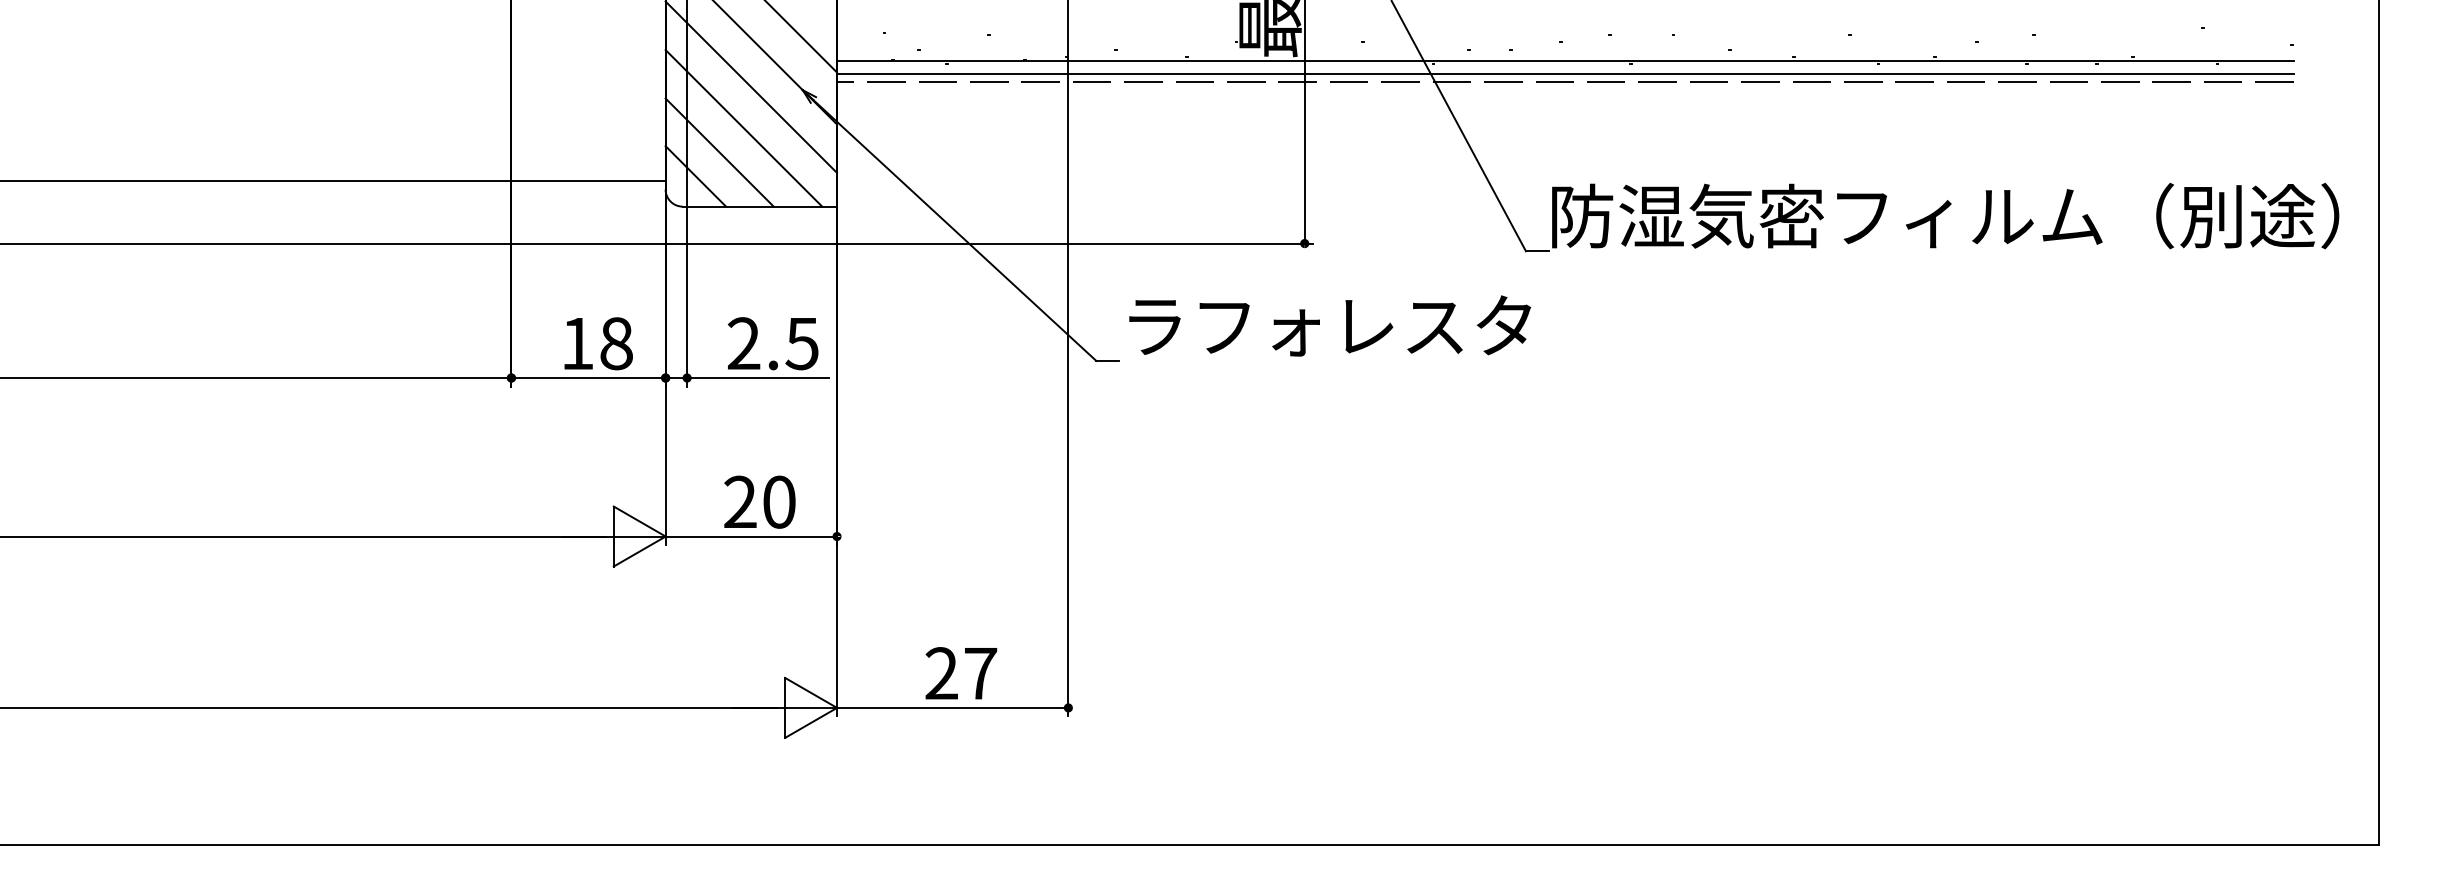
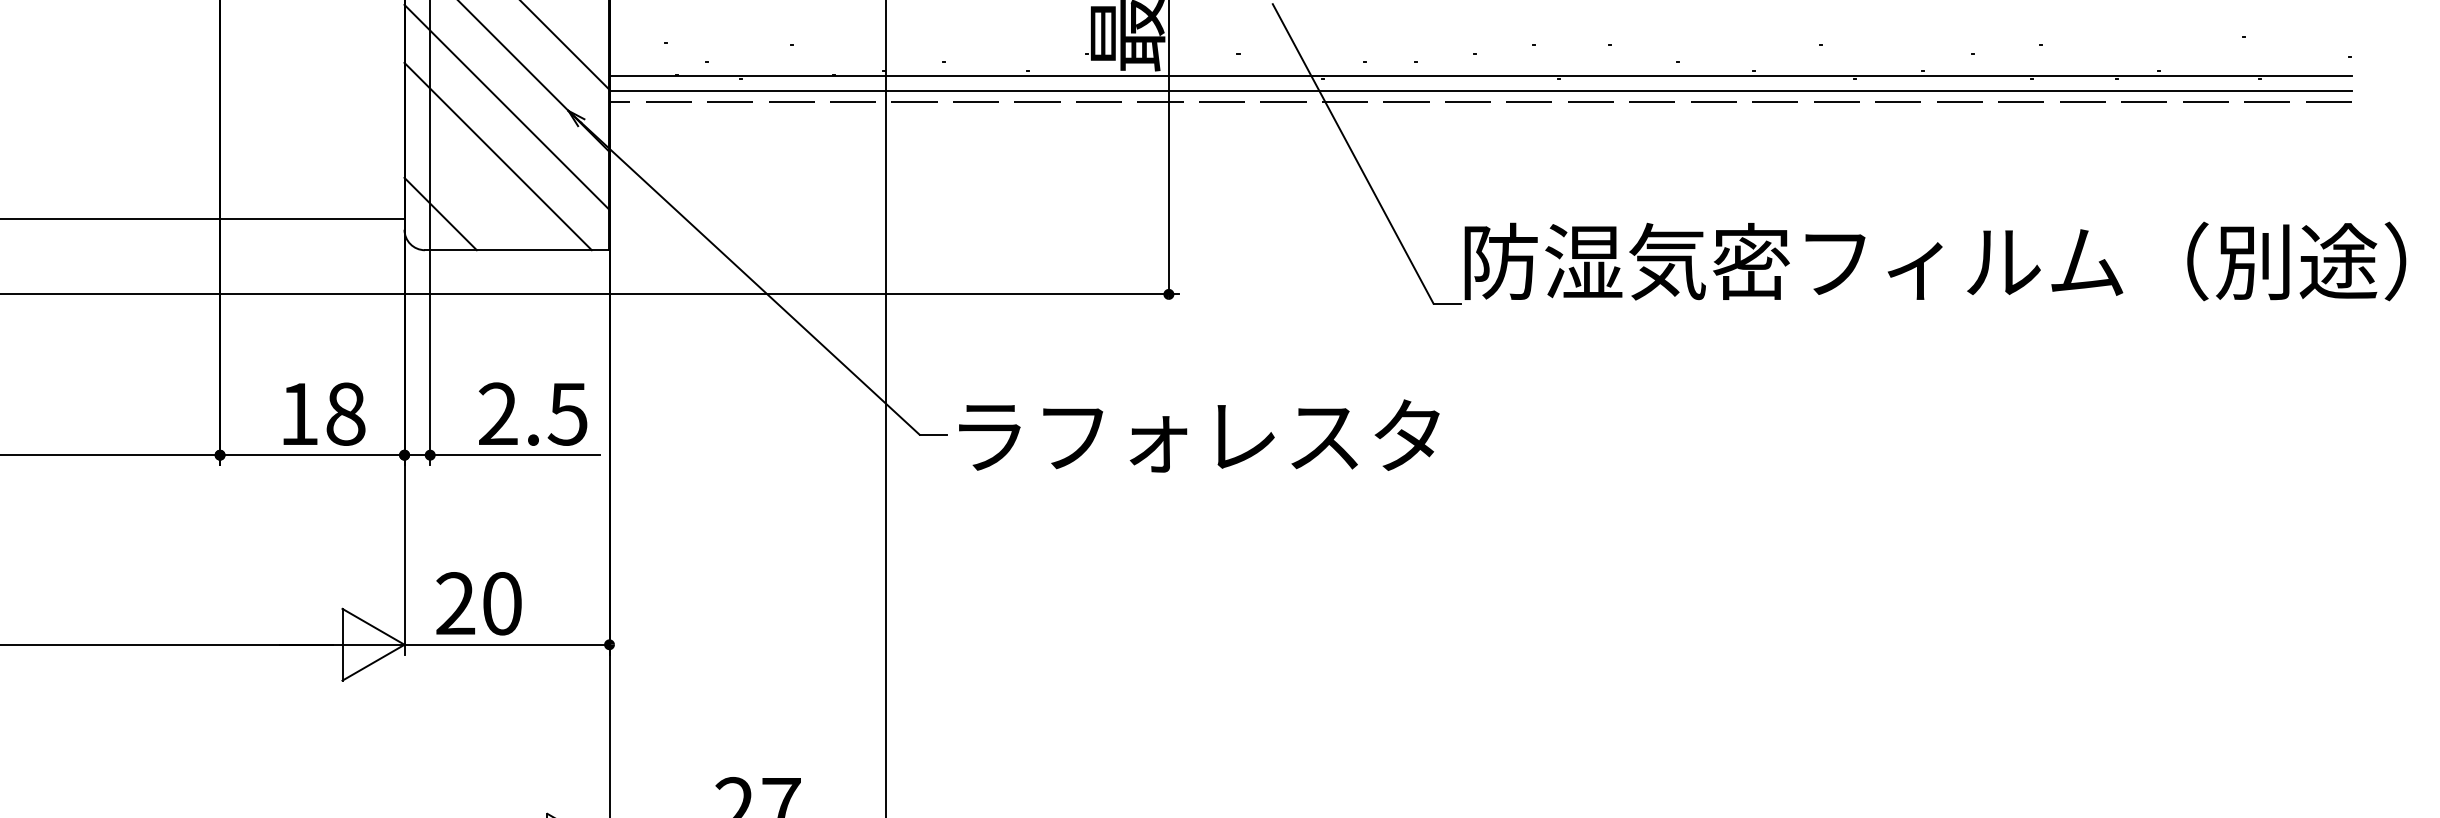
line: (719, 152) -> (468, 185), removed
text: (1330, 325) -> (1199, 435), moved
text: (759, 501) -> (478, 602), moved

